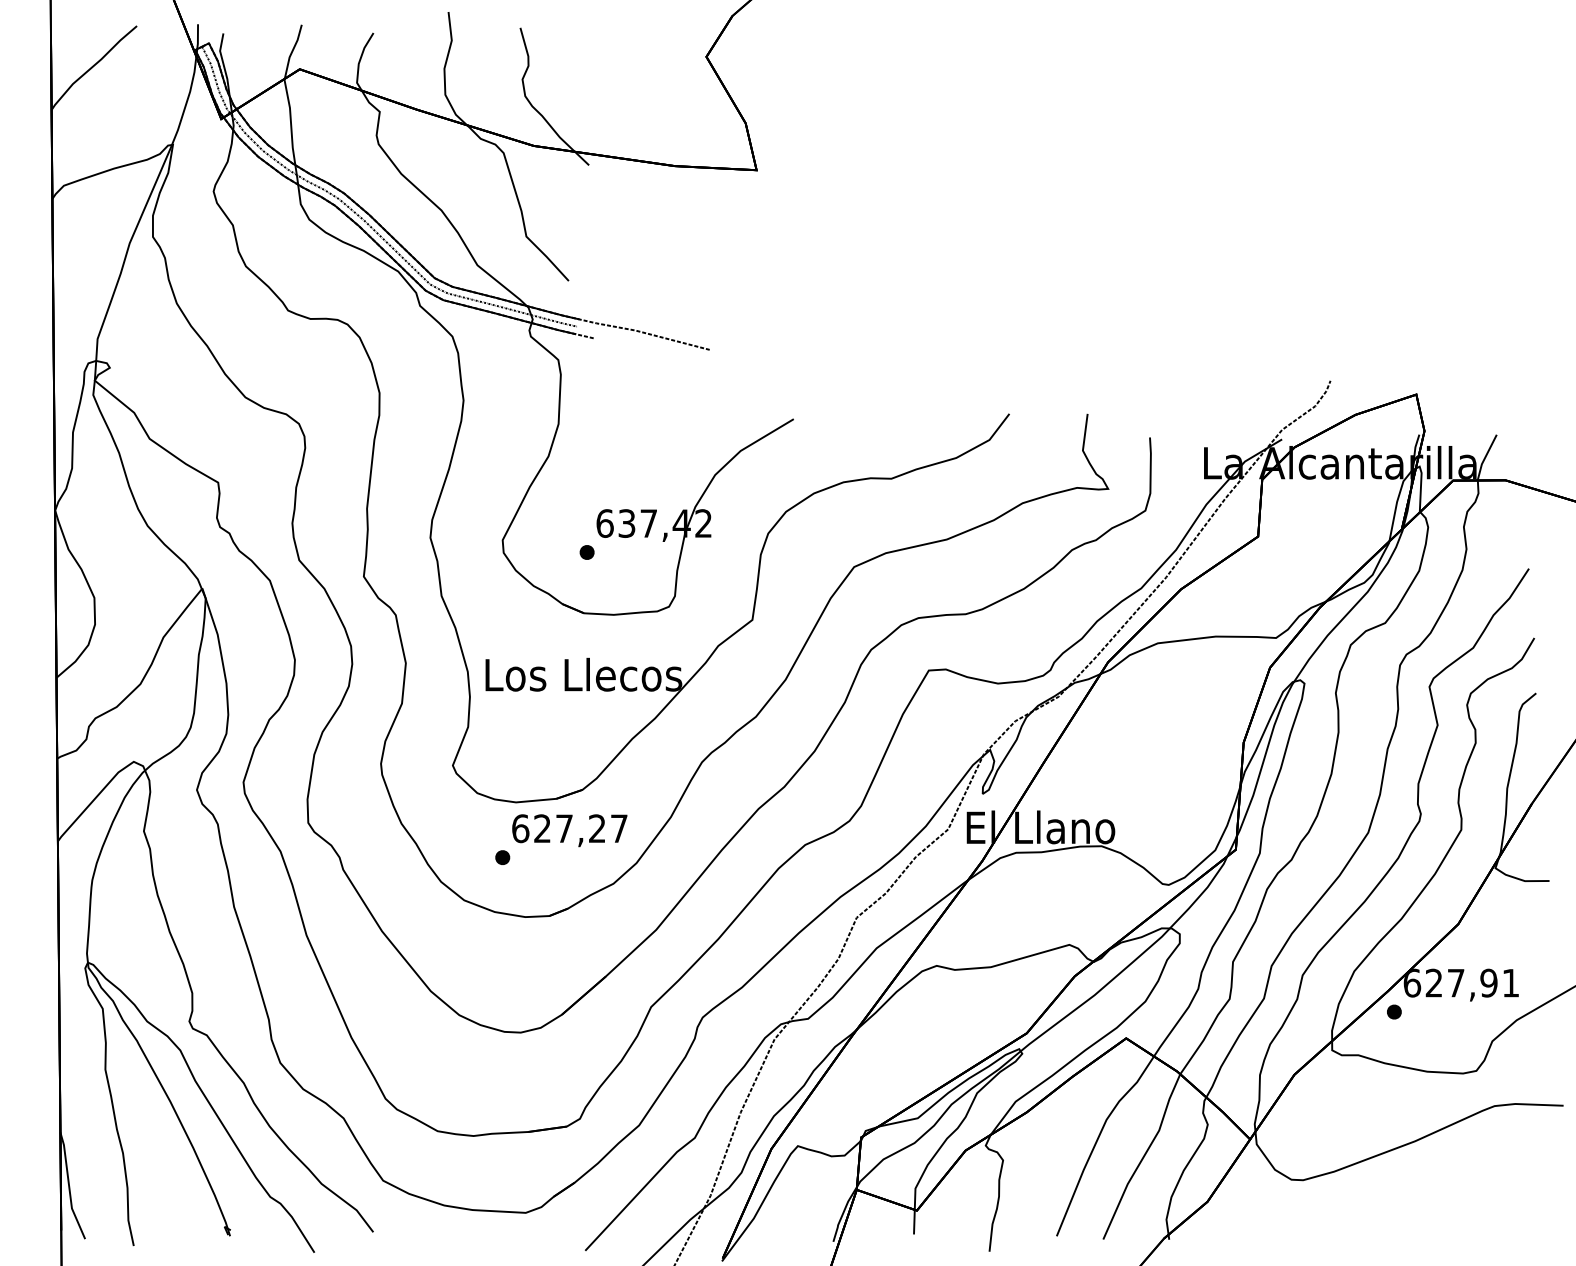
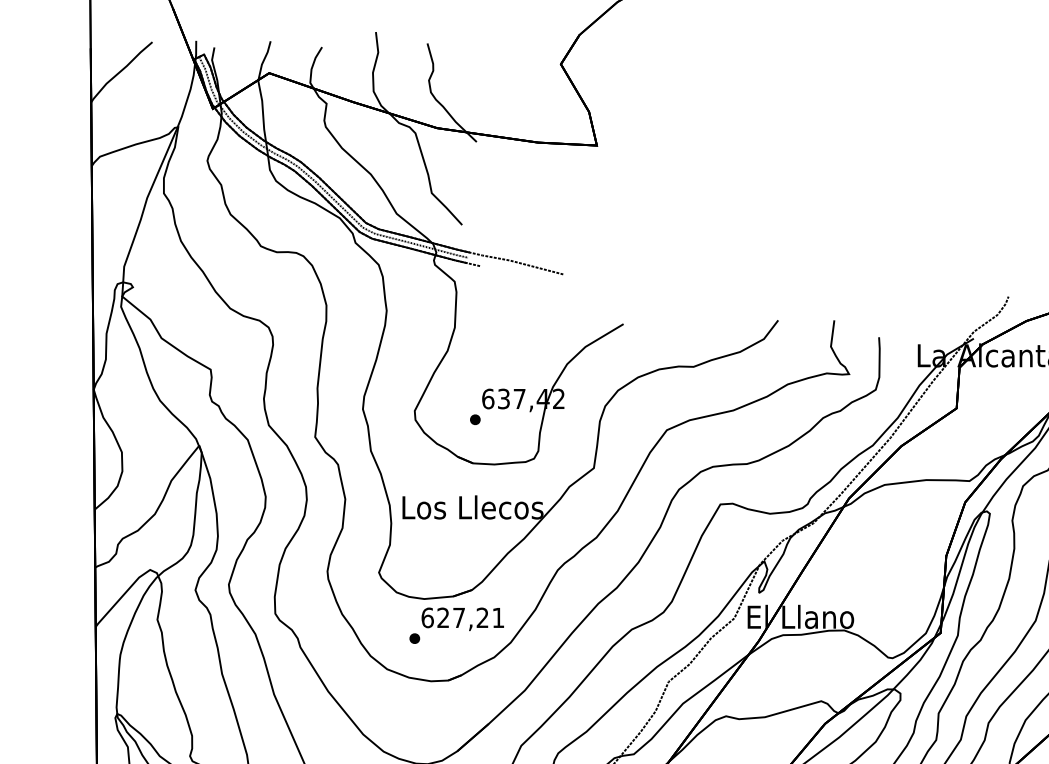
text: (619, 828) -> (498, 617), 627,27 -> 627,21

